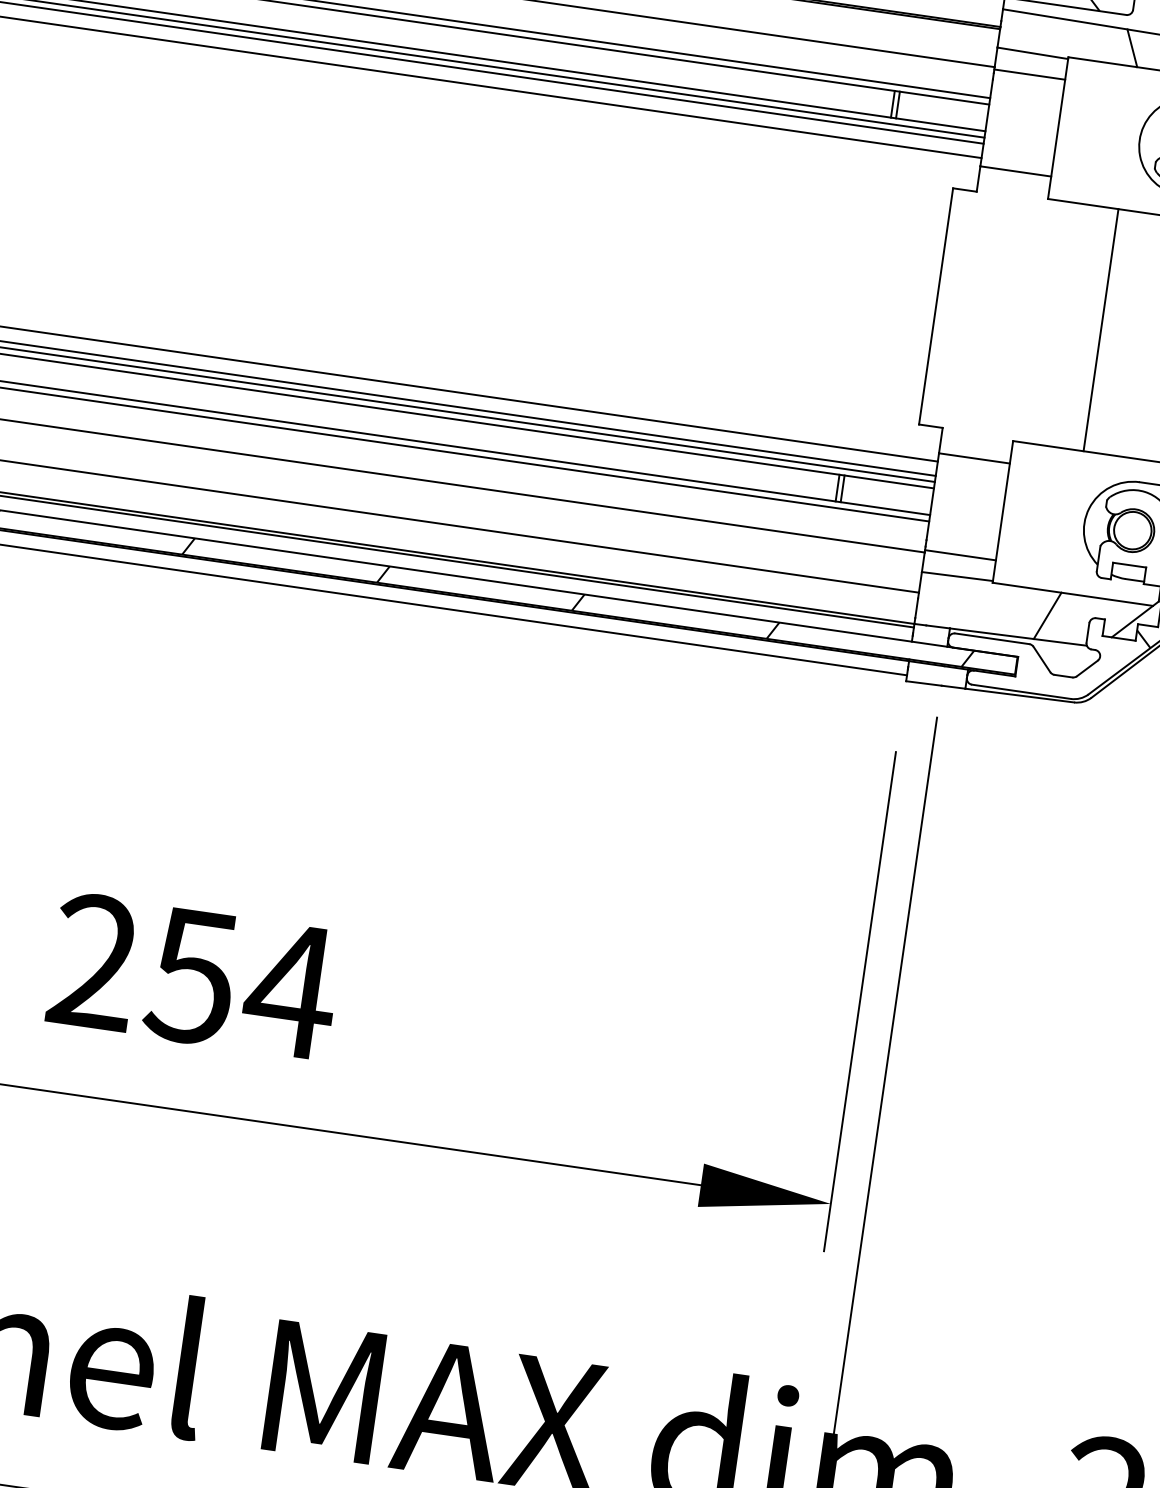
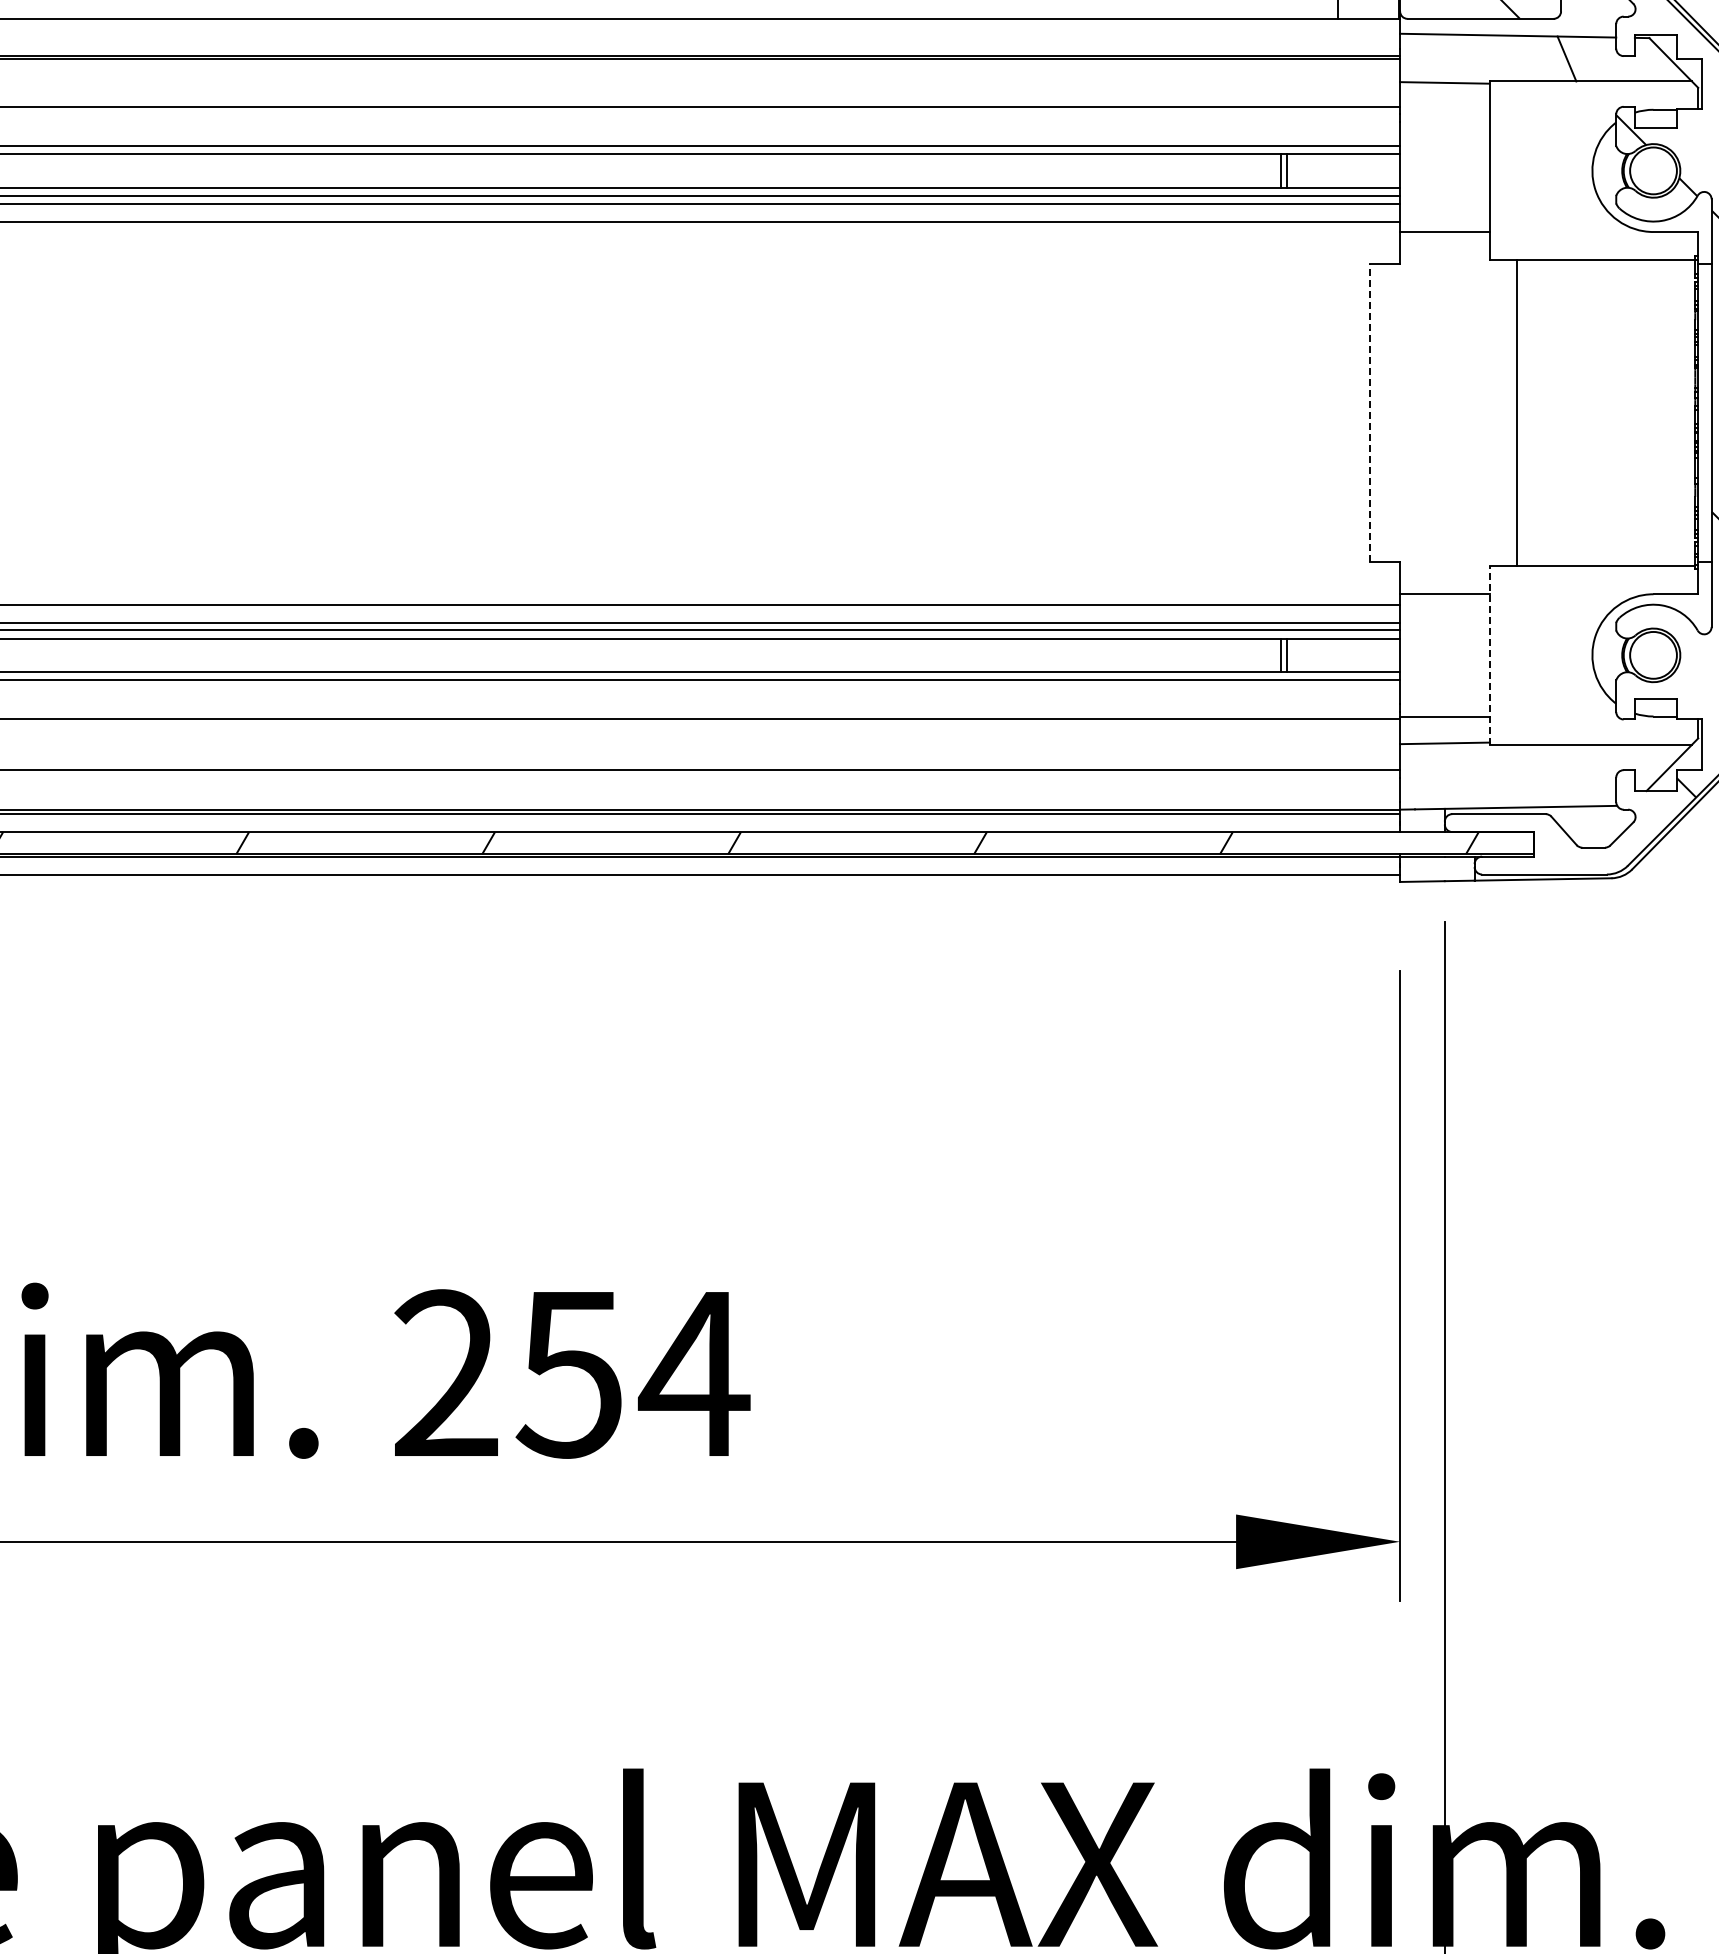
line: (1029, 74) -> (1444, 109), removed
line: (936, 305) -> (1370, 412), solid -> dashed
line: (1101, 329) -> (1516, 412), moved
line: (1002, 511) -> (1489, 654), solid -> dashed
line: (1047, 615) -> (1563, 775), removed

